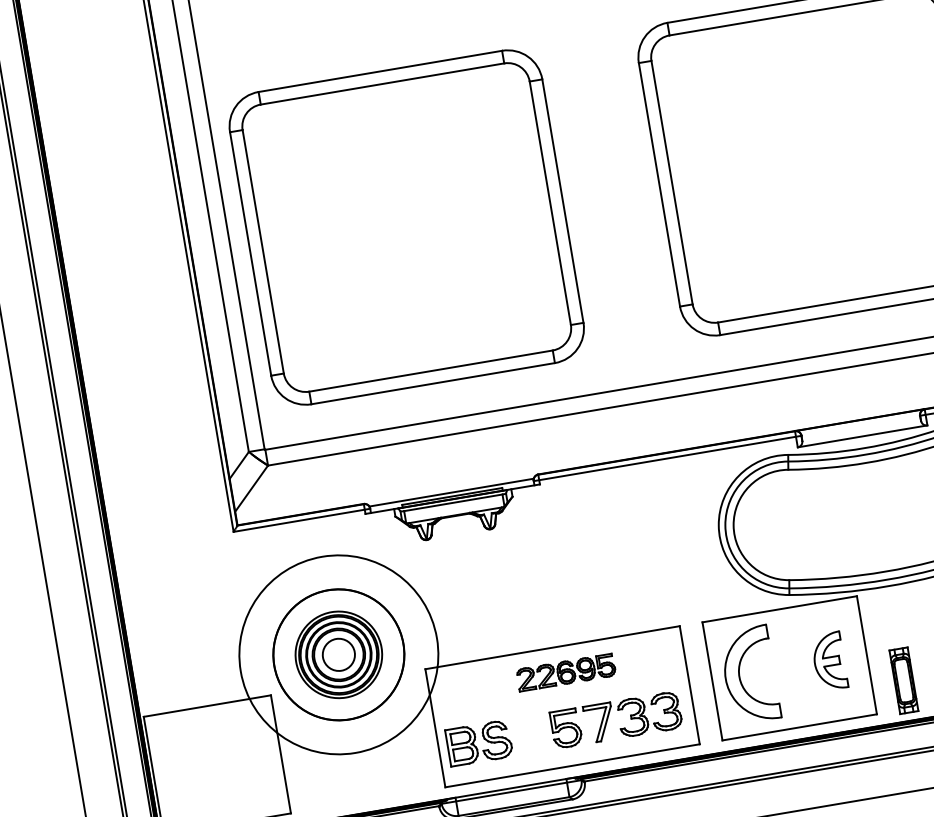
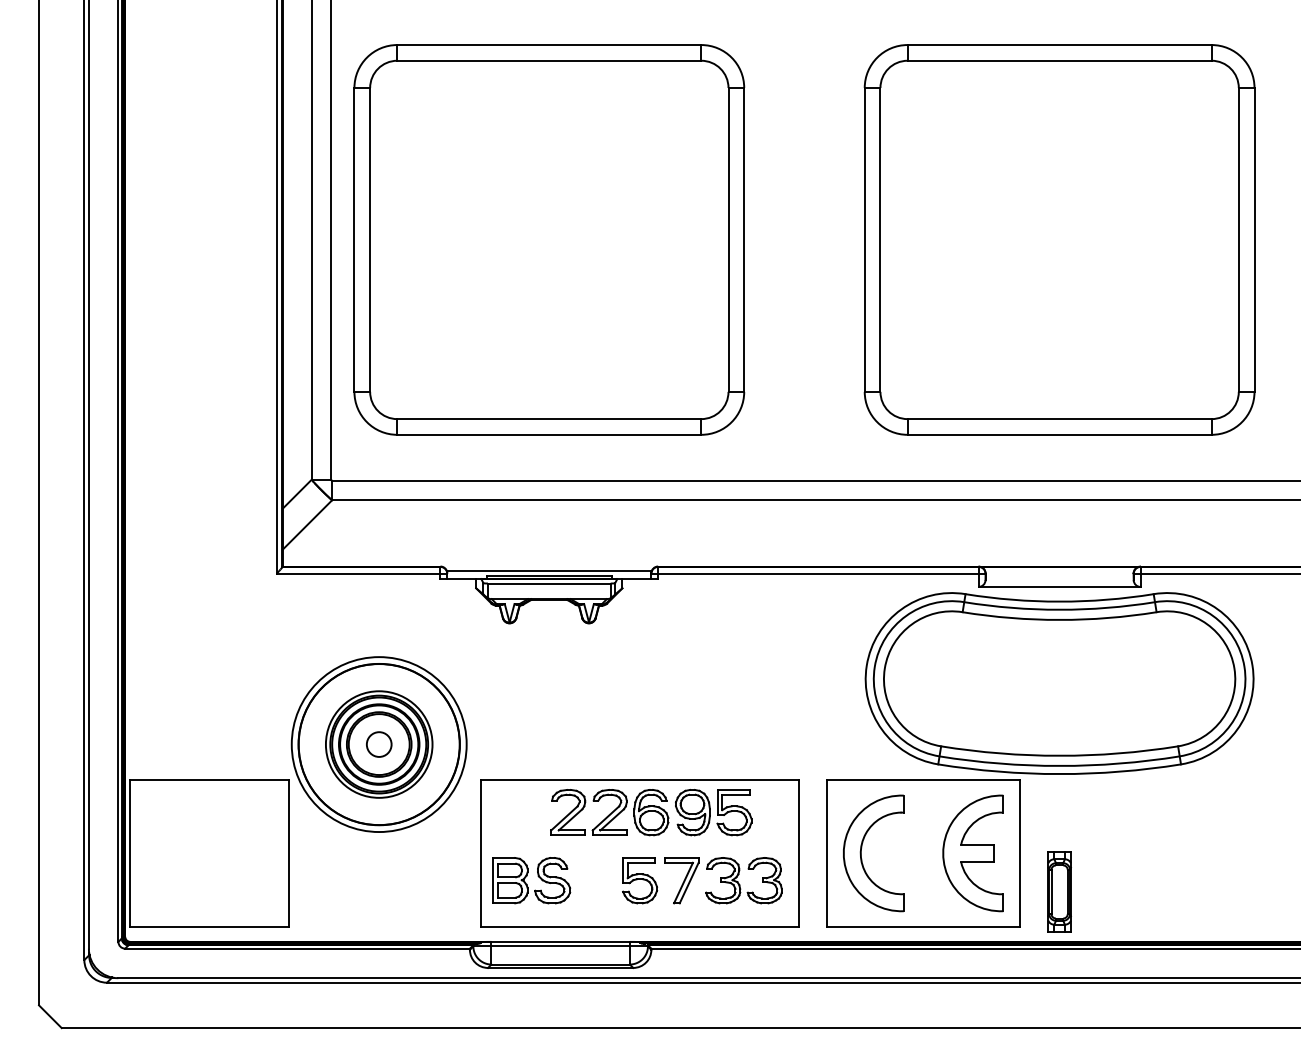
circle: (338, 654) -> (378, 744), size x0.62
circle: (338, 654) -> (378, 744), size x0.71
part: (828, 661) -> (972, 853), size x1.67
part: (566, 672) -> (651, 812), size x1.67

